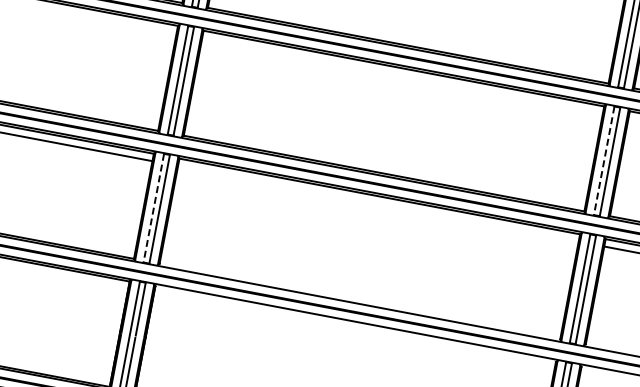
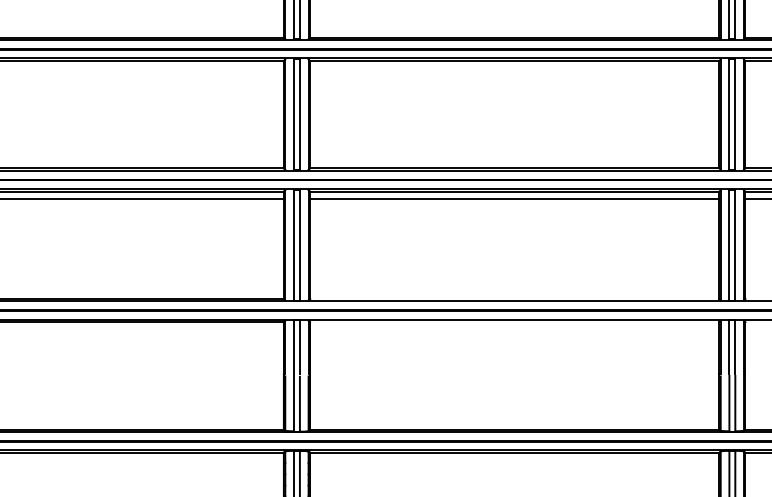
line: (604, 161) -> (729, 115), dashed -> solid
line: (378, 204) -> (514, 199), added
line: (153, 208) -> (293, 245), dashed -> solid

